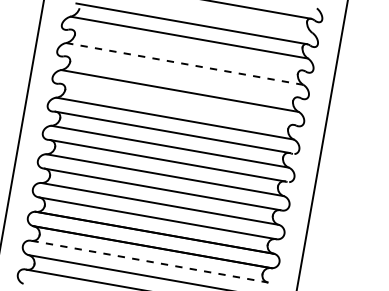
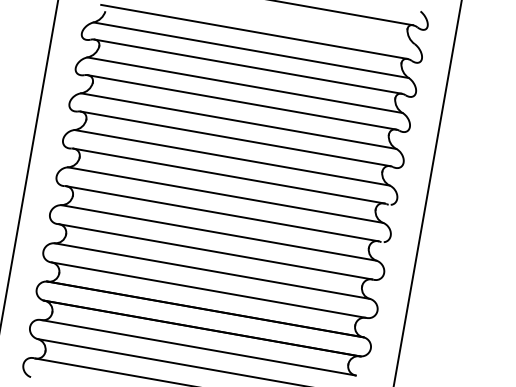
line: (186, 49) -> (247, 66), added
line: (184, 64) -> (244, 85), dashed -> solid
line: (182, 76) -> (241, 102), added
line: (177, 104) -> (235, 138), added
line: (149, 261) -> (198, 347), dashed -> solid

